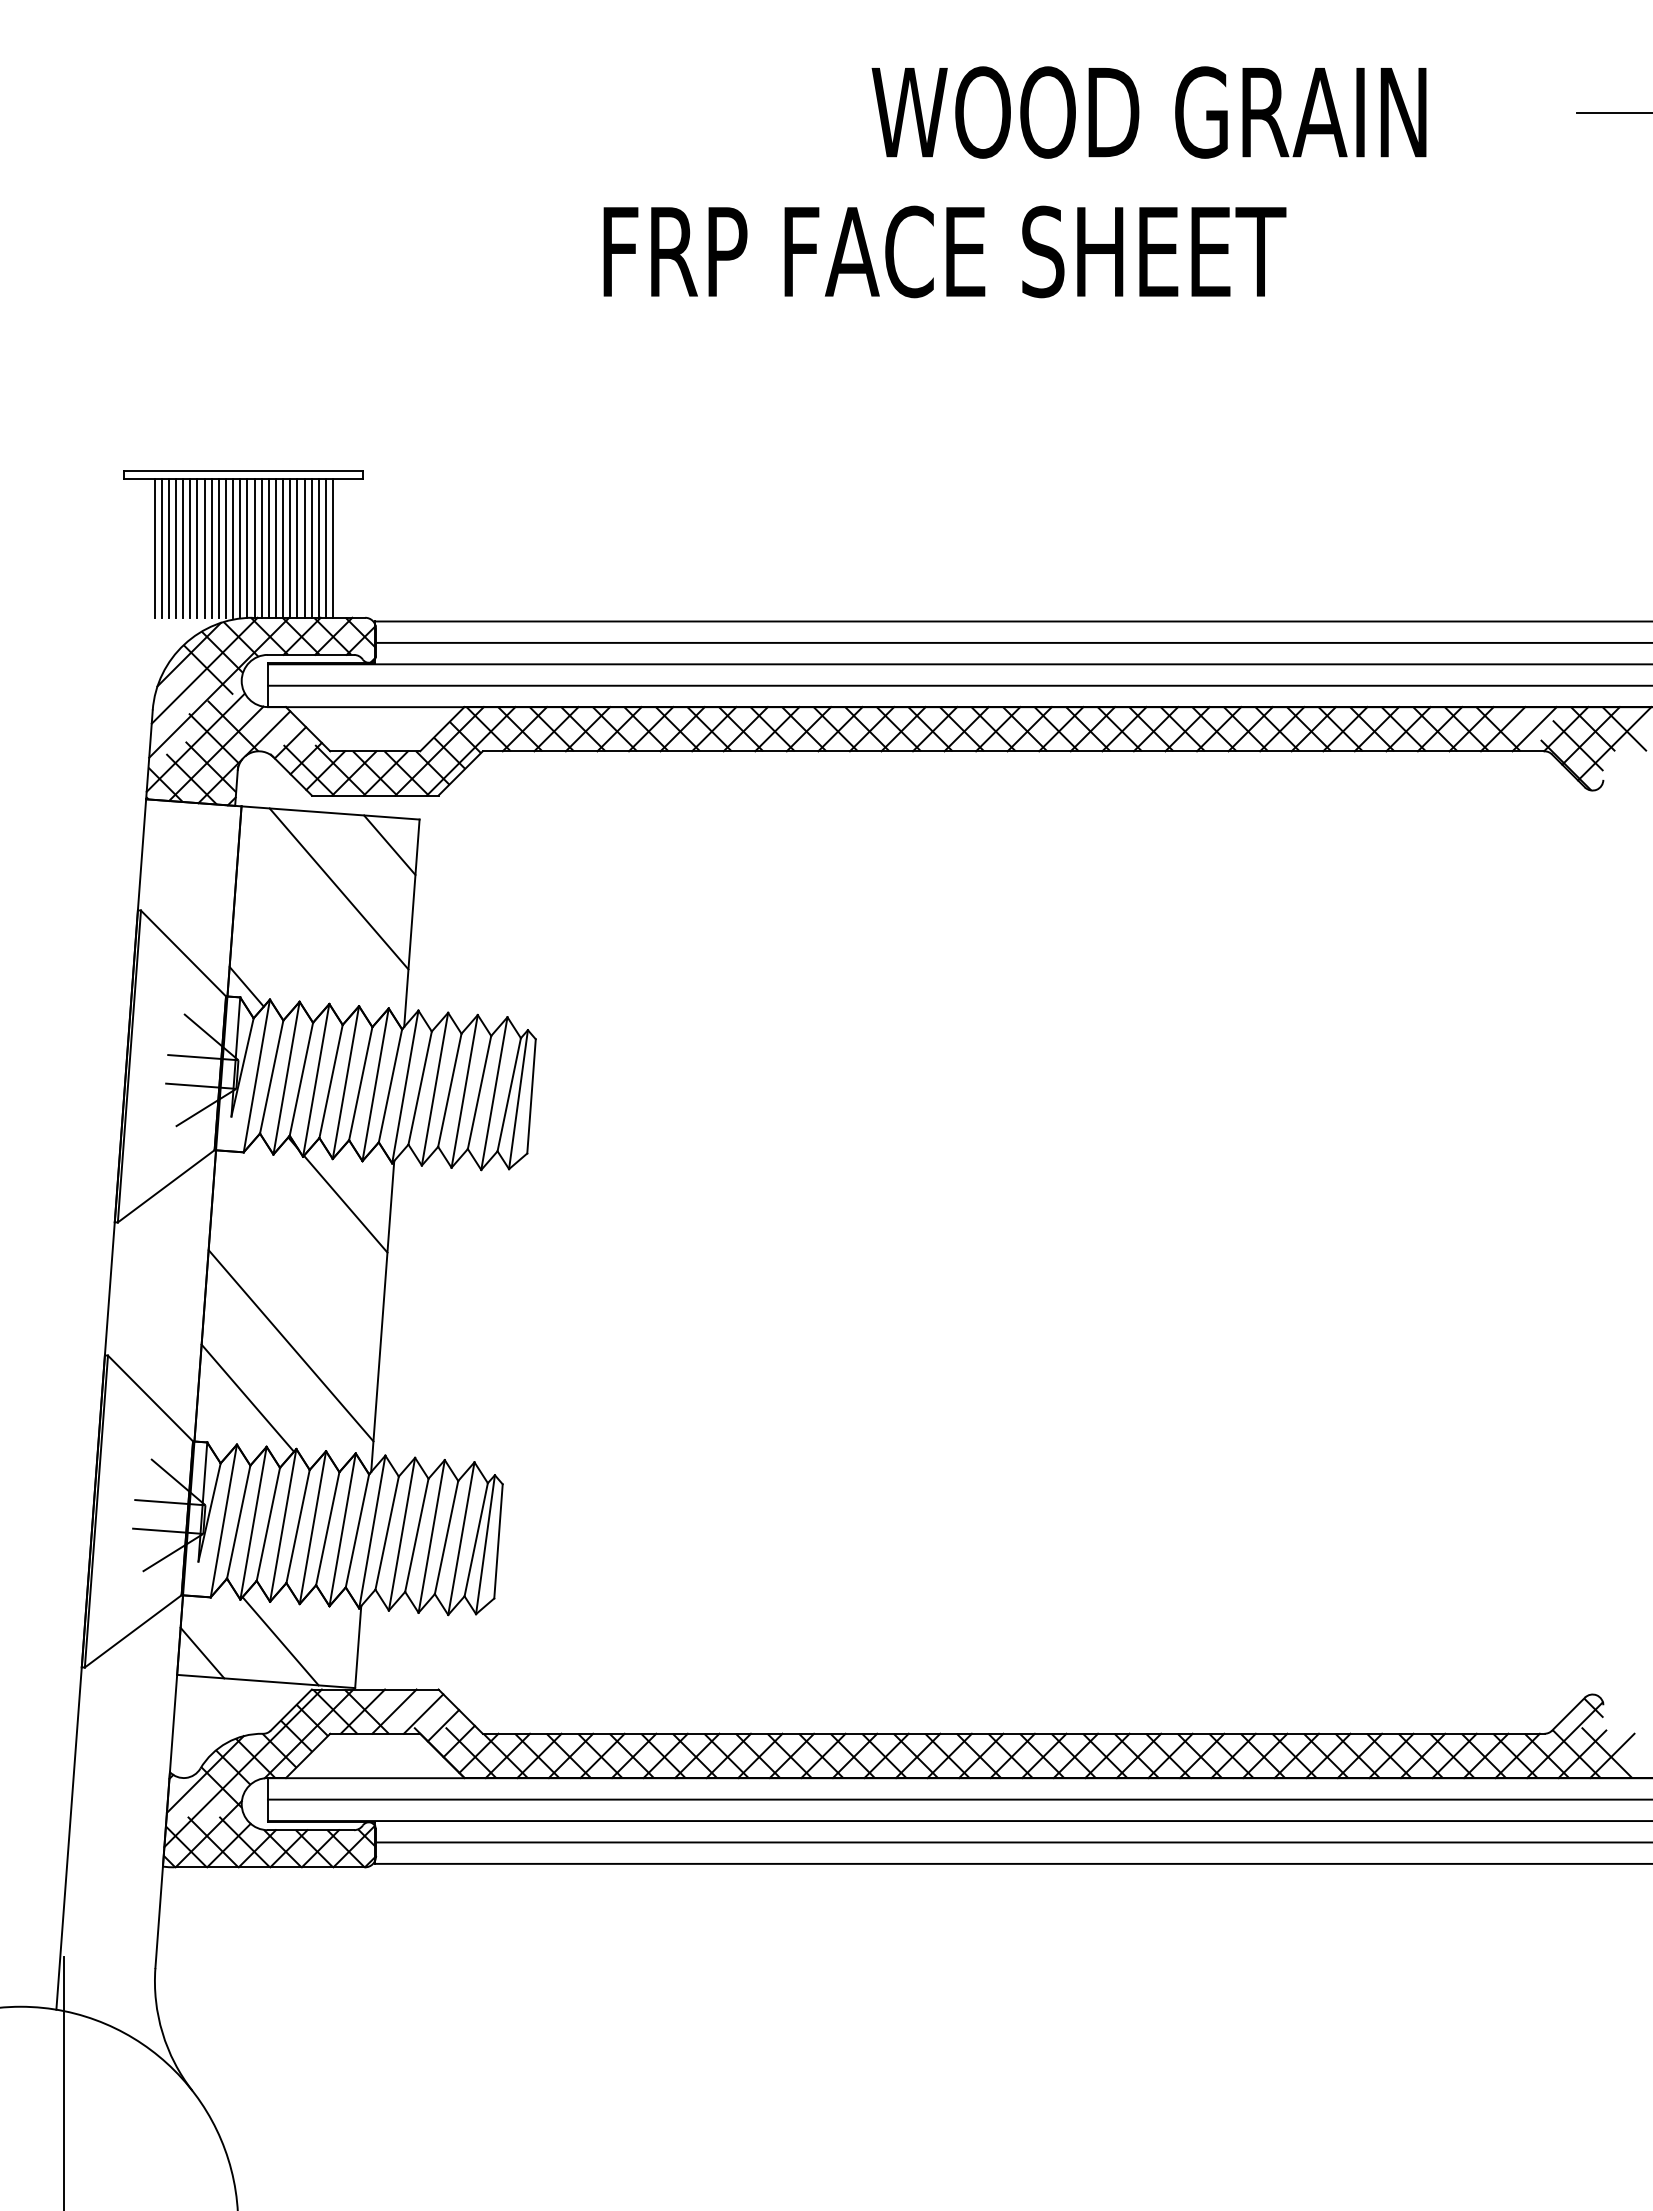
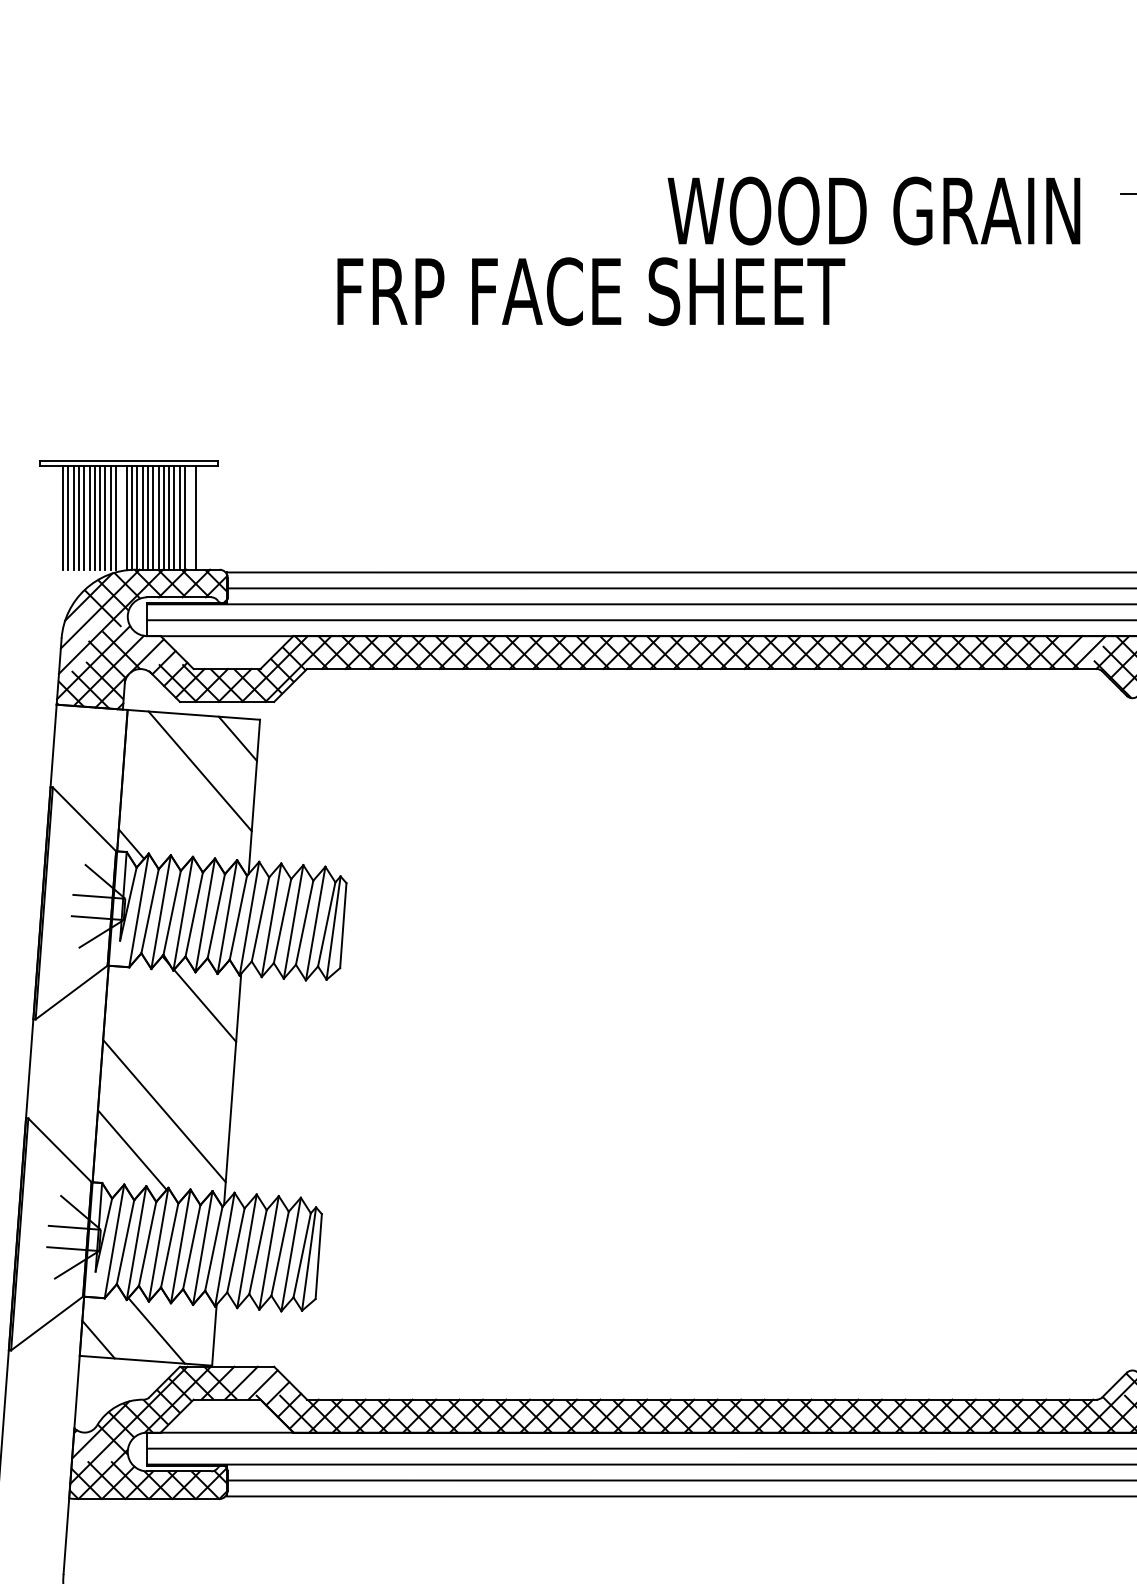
text: (1148, 112) -> (873, 211), moved
text: (944, 251) -> (590, 291), moved
line: (233, 547) -> (121, 517), removed
line: (325, 547) -> (190, 517), removed

